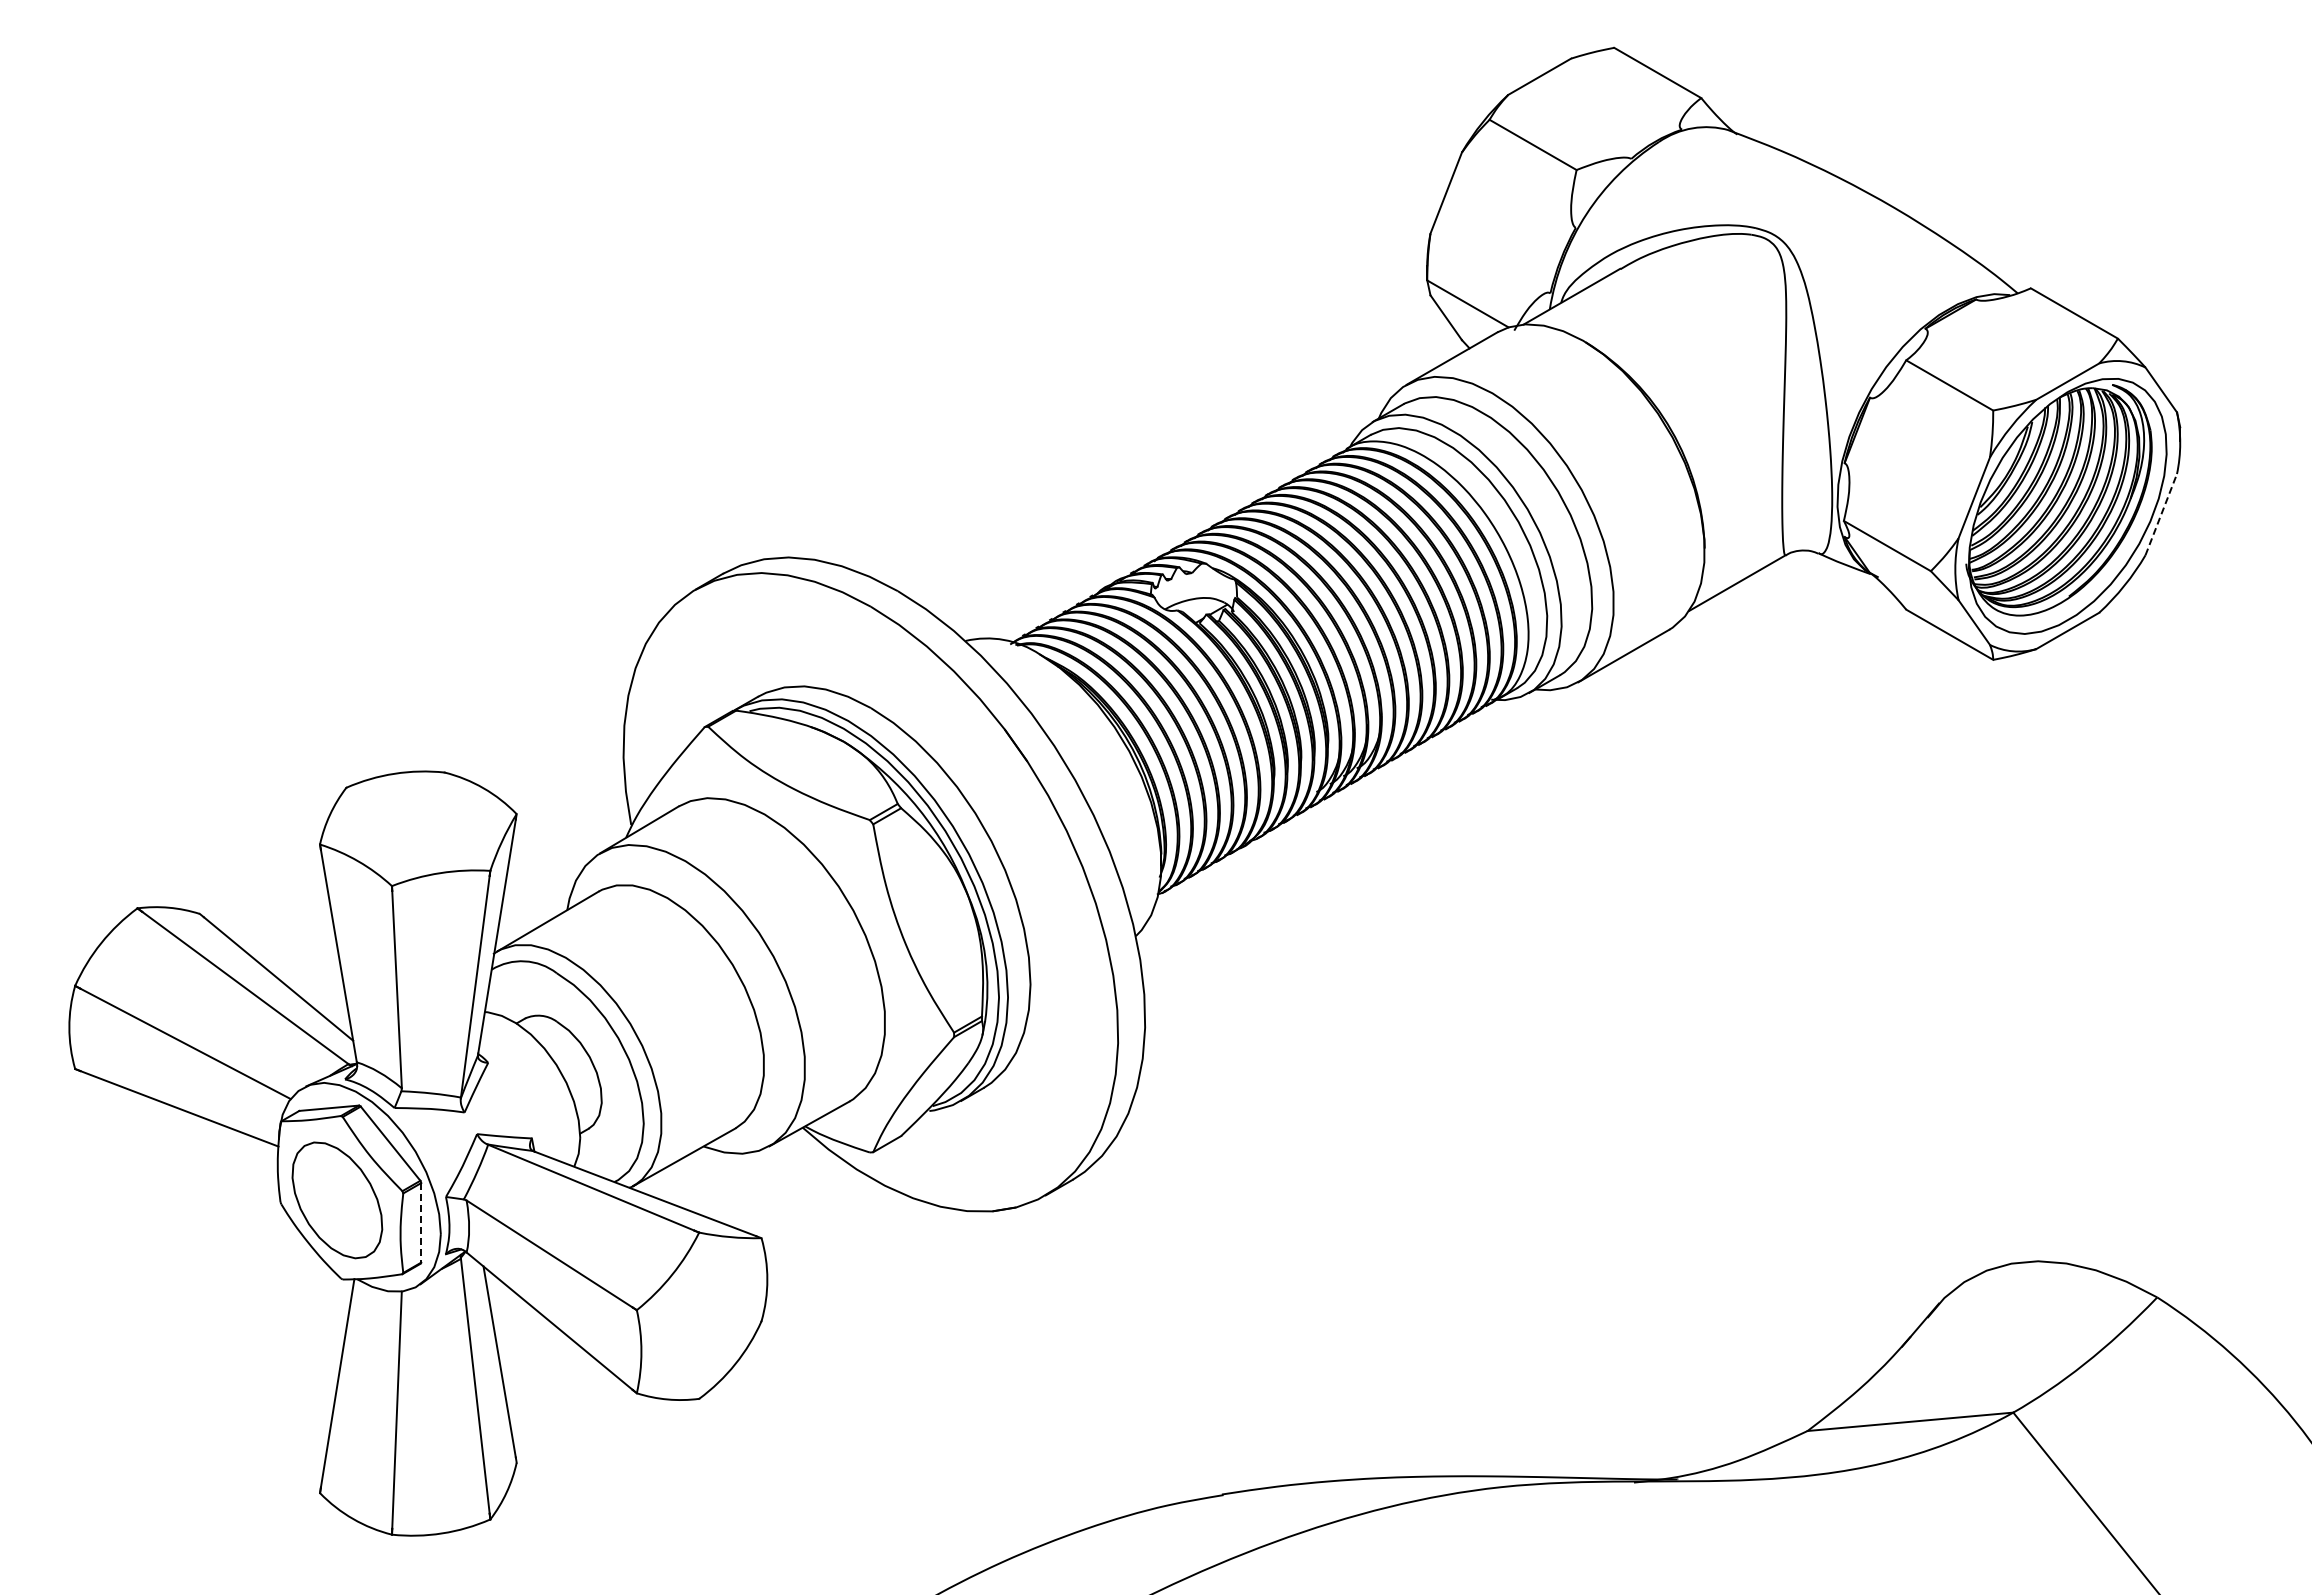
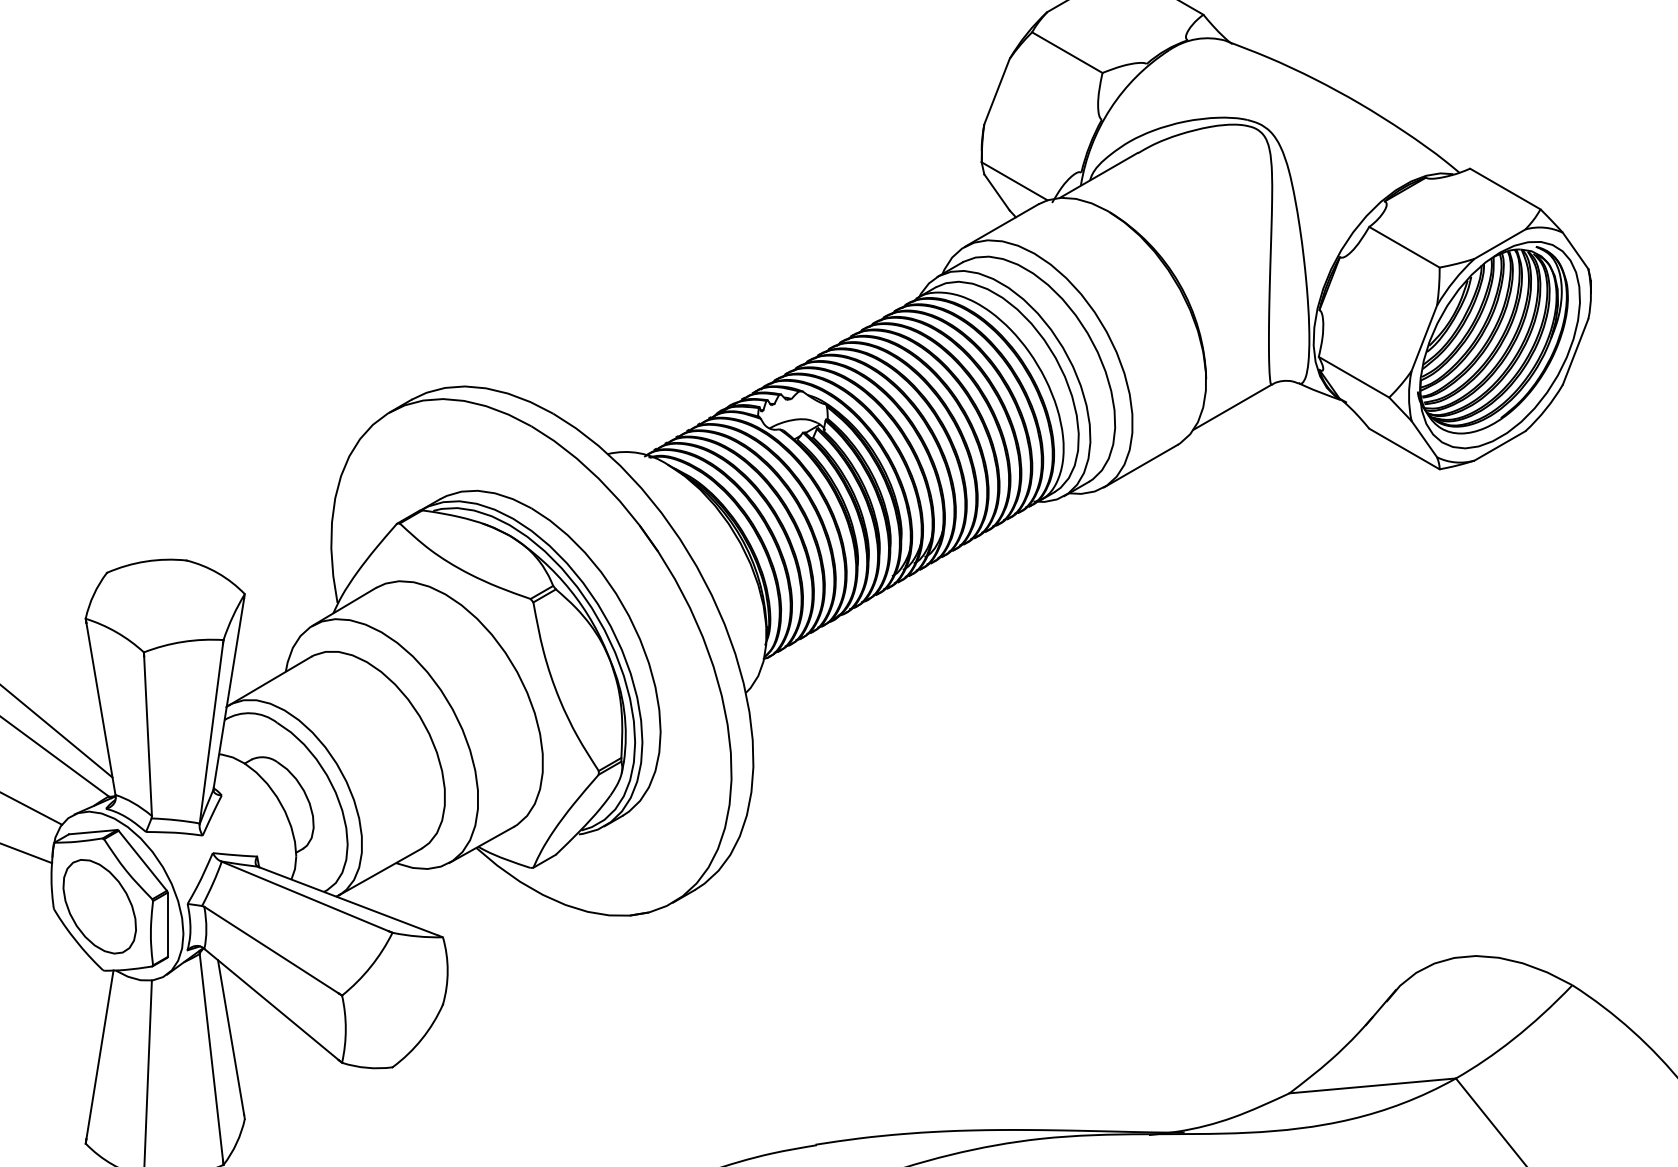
line: (2161, 514) -> (1575, 351), dashed -> solid
line: (421, 1222) -> (167, 924), dashed -> solid

